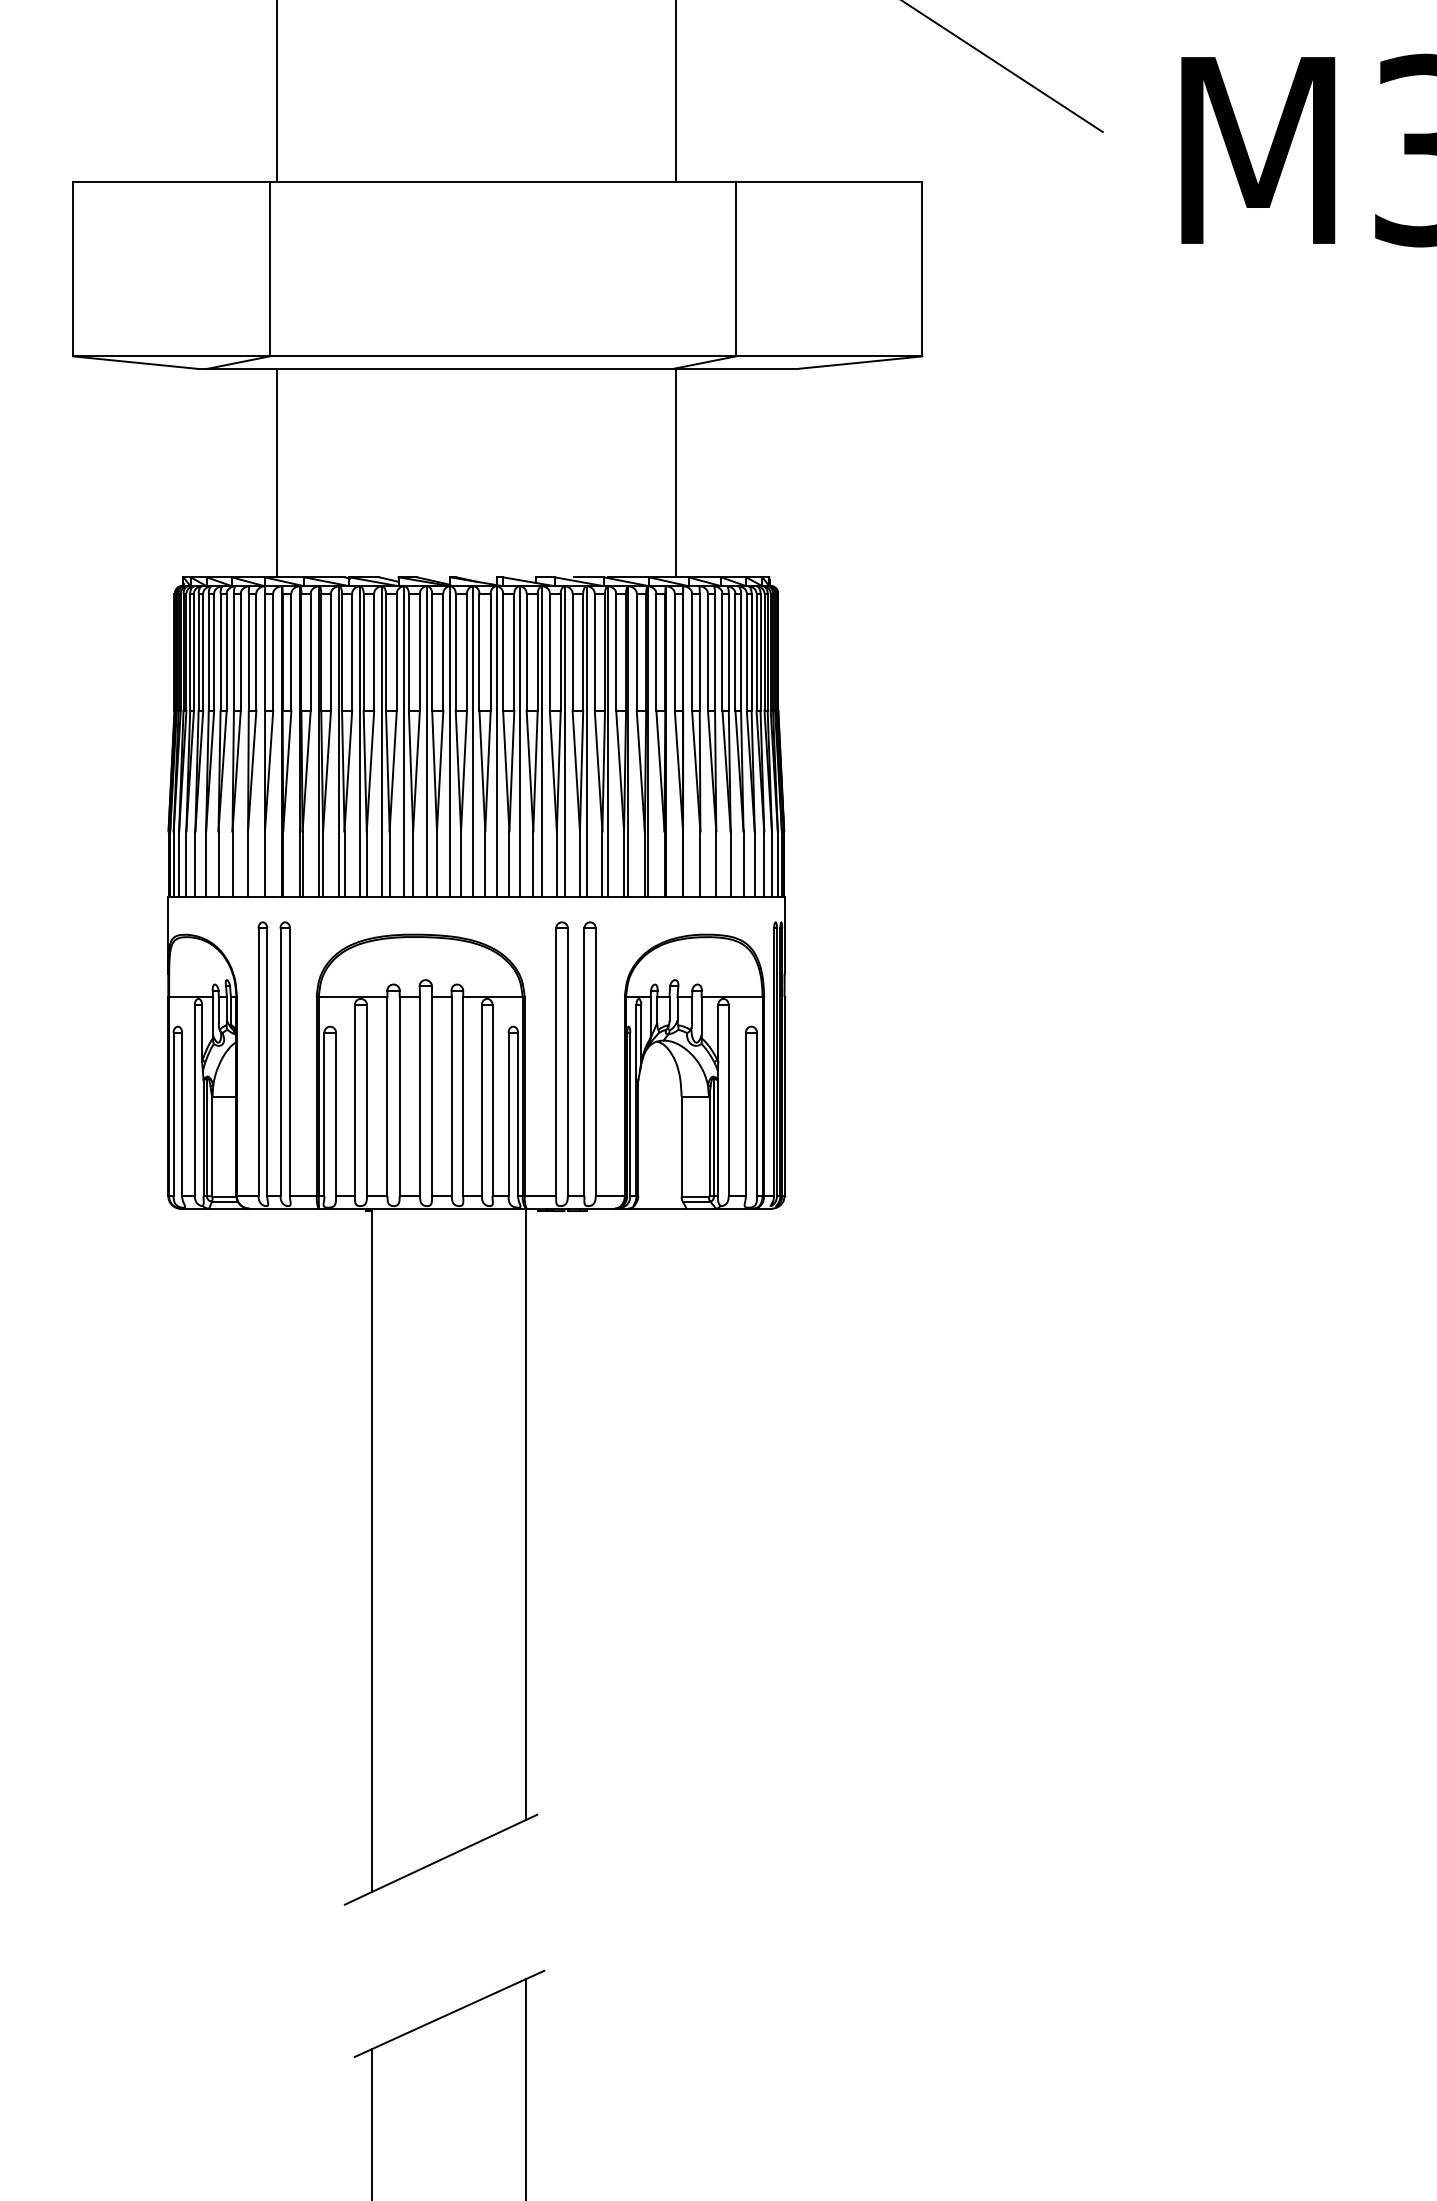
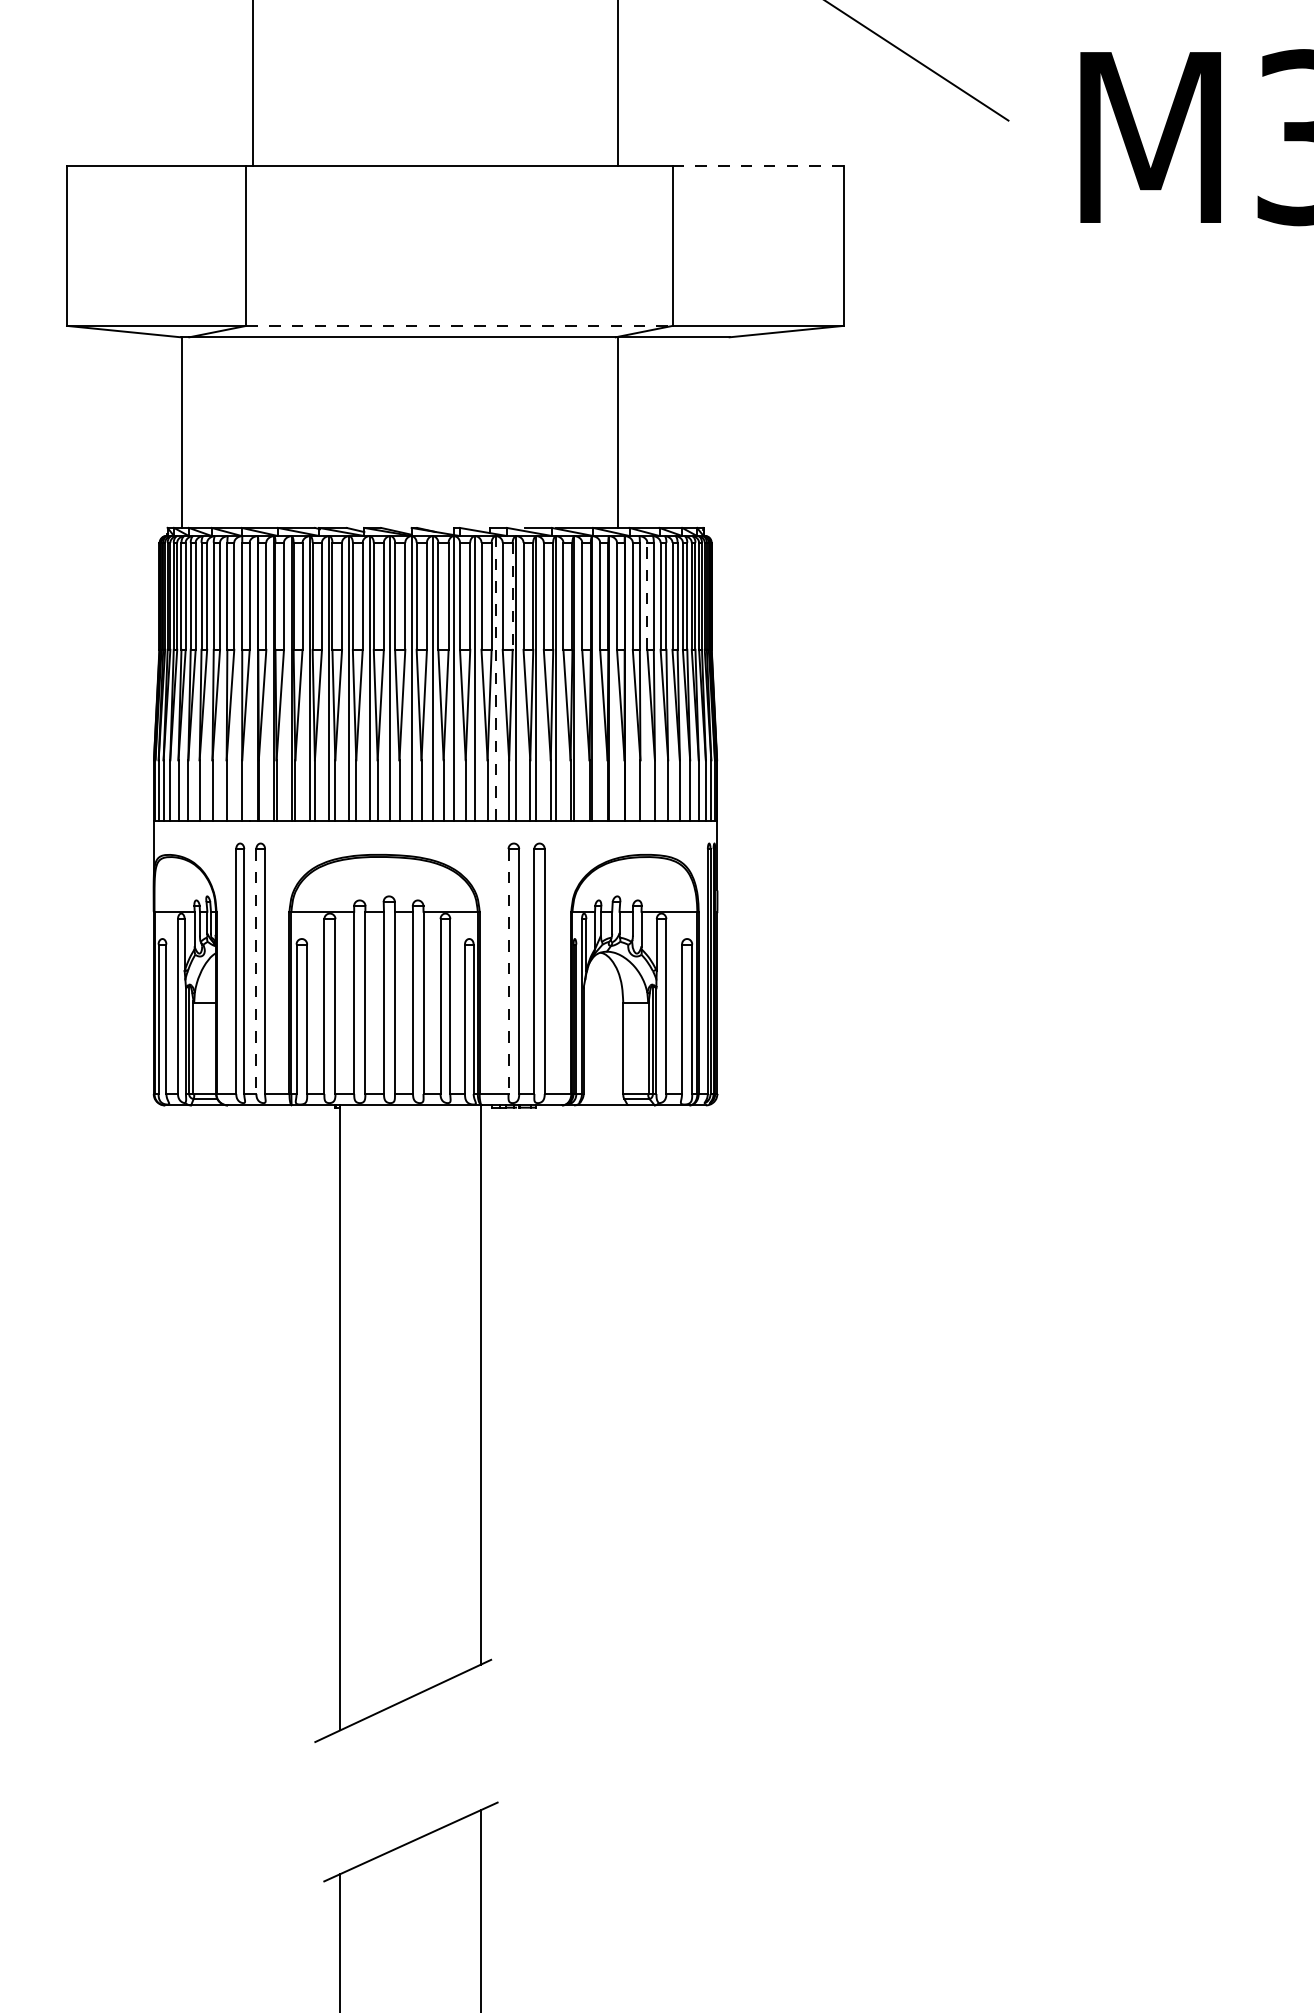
line: (828, 182) -> (757, 166), solid -> dashed
line: (503, 356) -> (460, 325), solid -> dashed
line: (277, 472) -> (182, 432), moved
line: (560, 652) -> (512, 596), solid -> dashed
line: (707, 652) -> (646, 596), solid -> dashed
line: (542, 741) -> (496, 678), solid -> dashed
line: (280, 1062) -> (256, 971), solid -> dashed
line: (556, 1062) -> (508, 971), solid -> dashed

